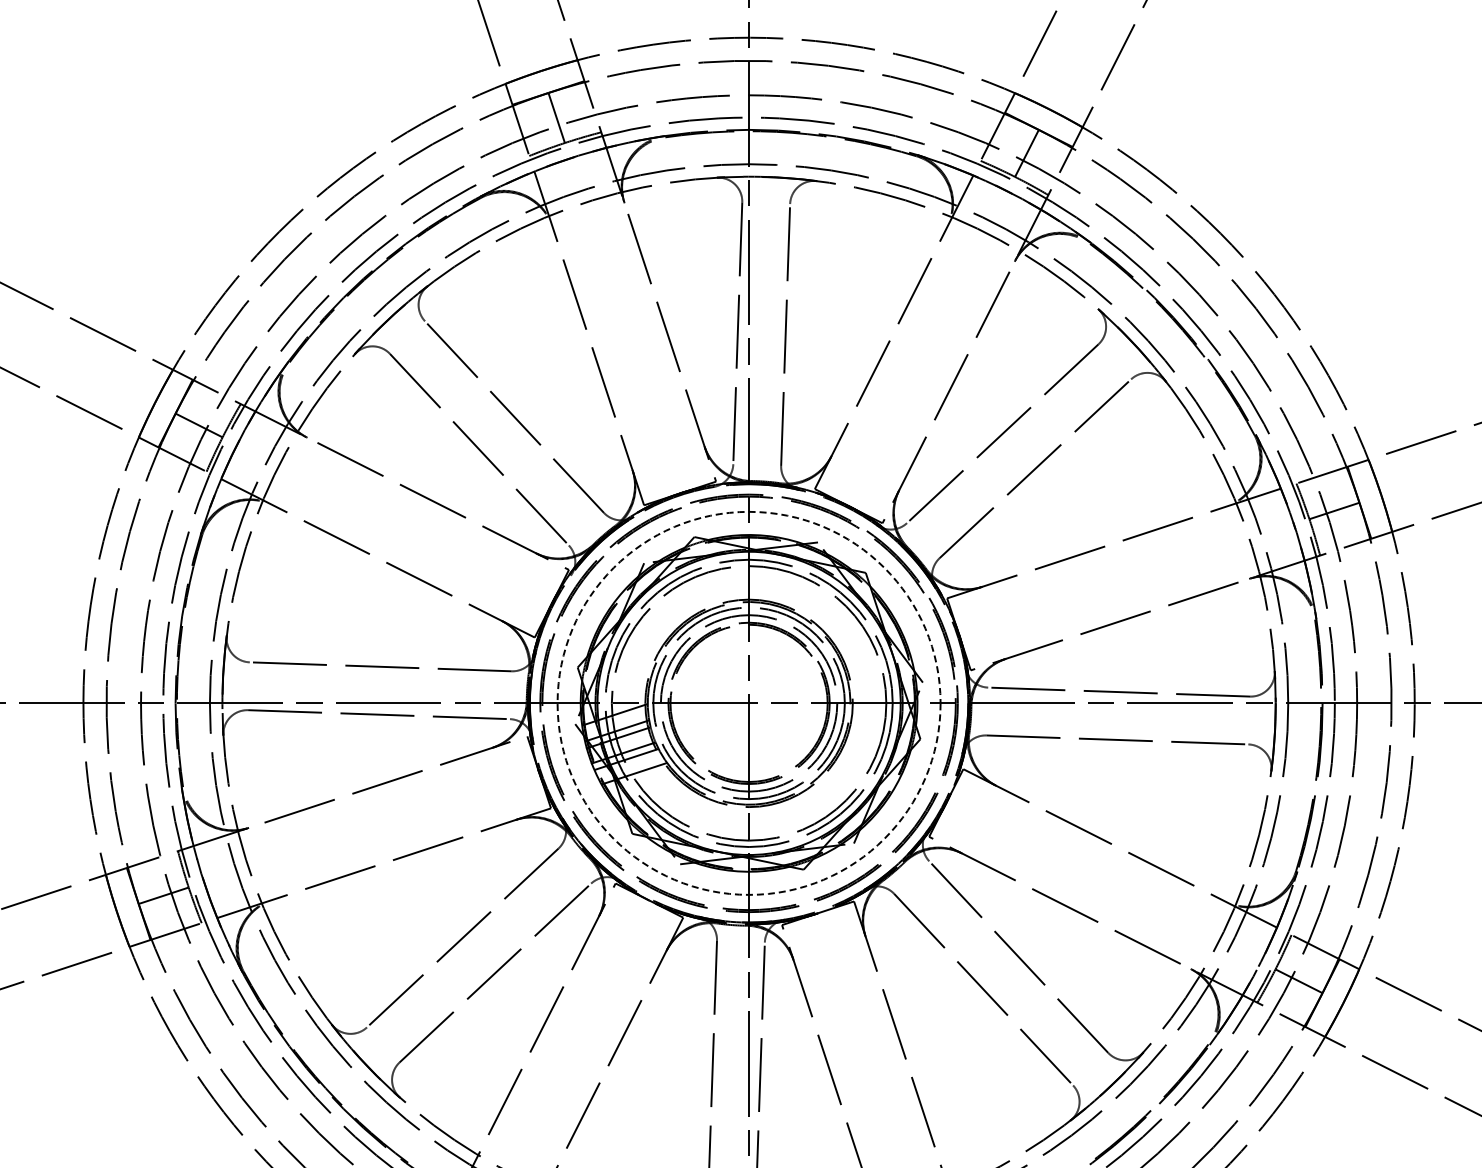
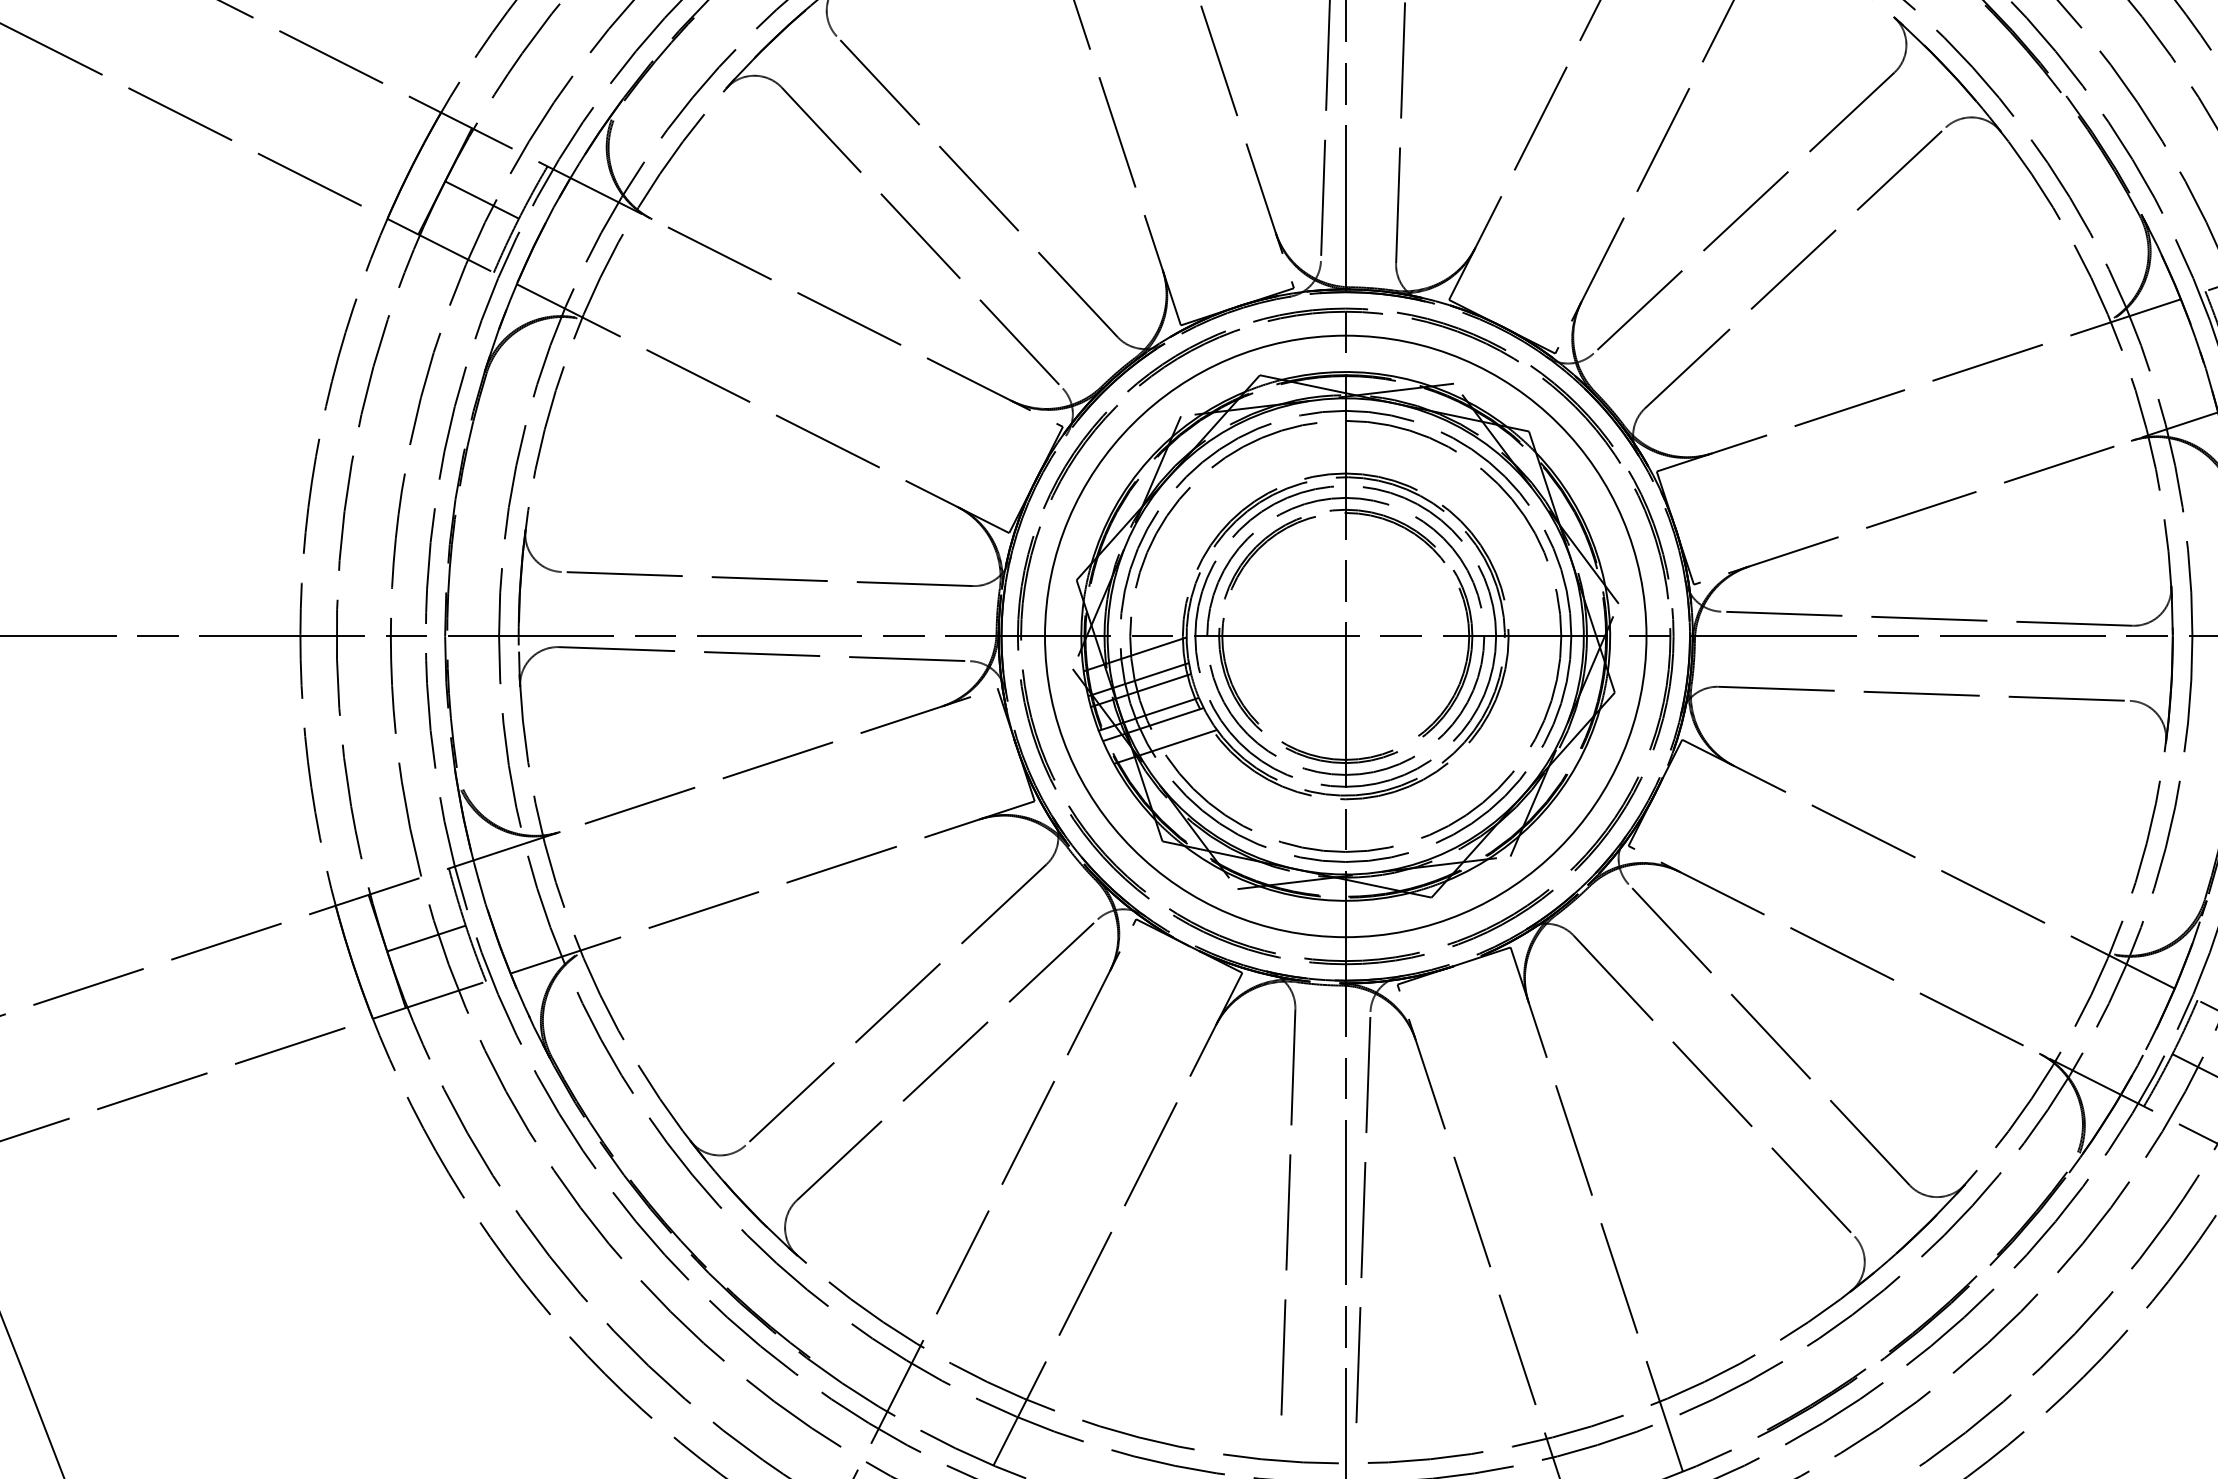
circle: (748, 702) -> (1344, 635), dashed -> solid

